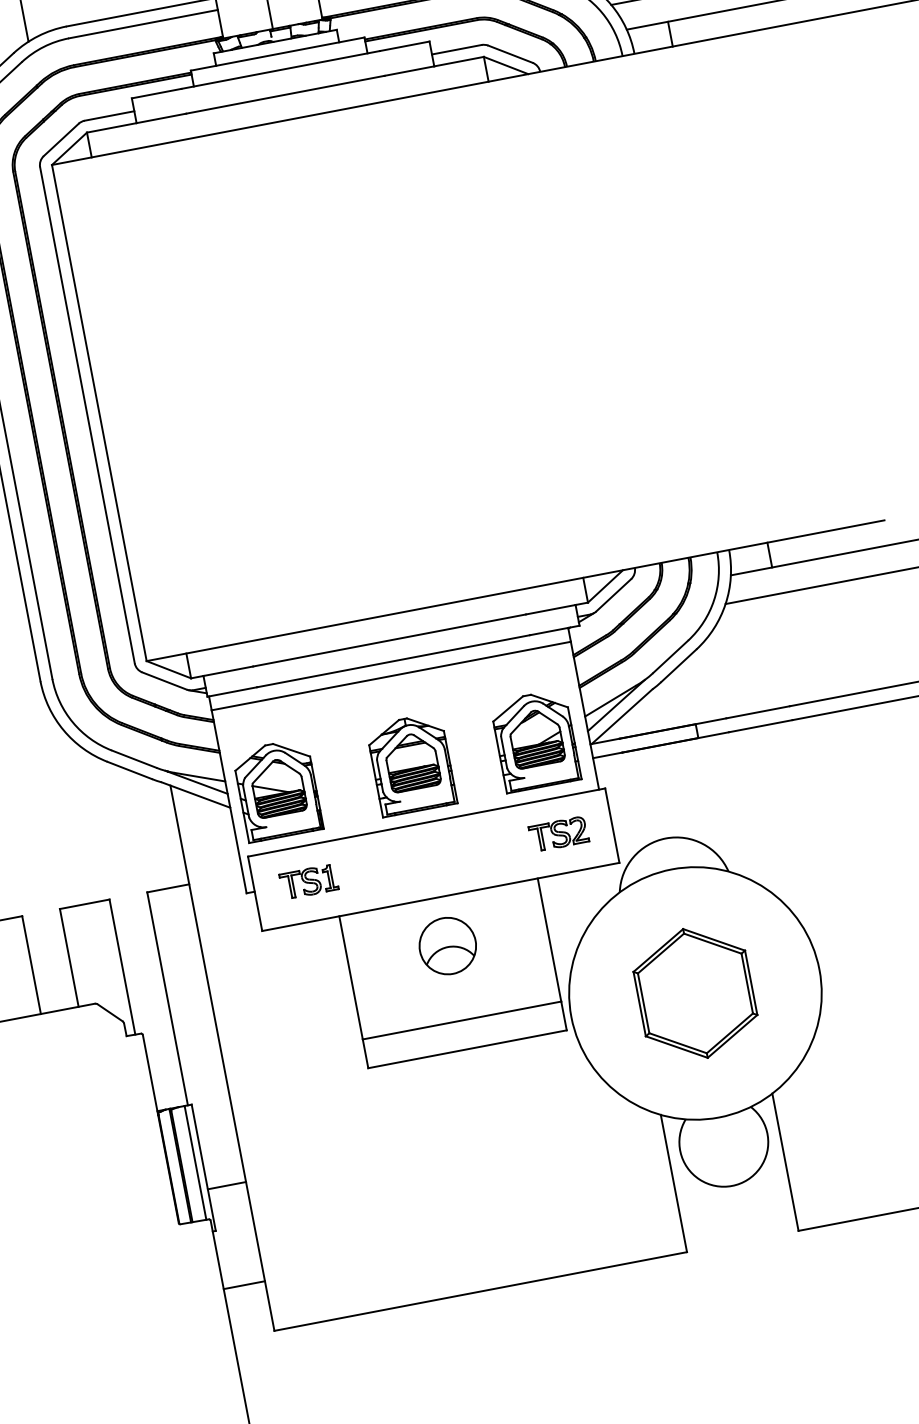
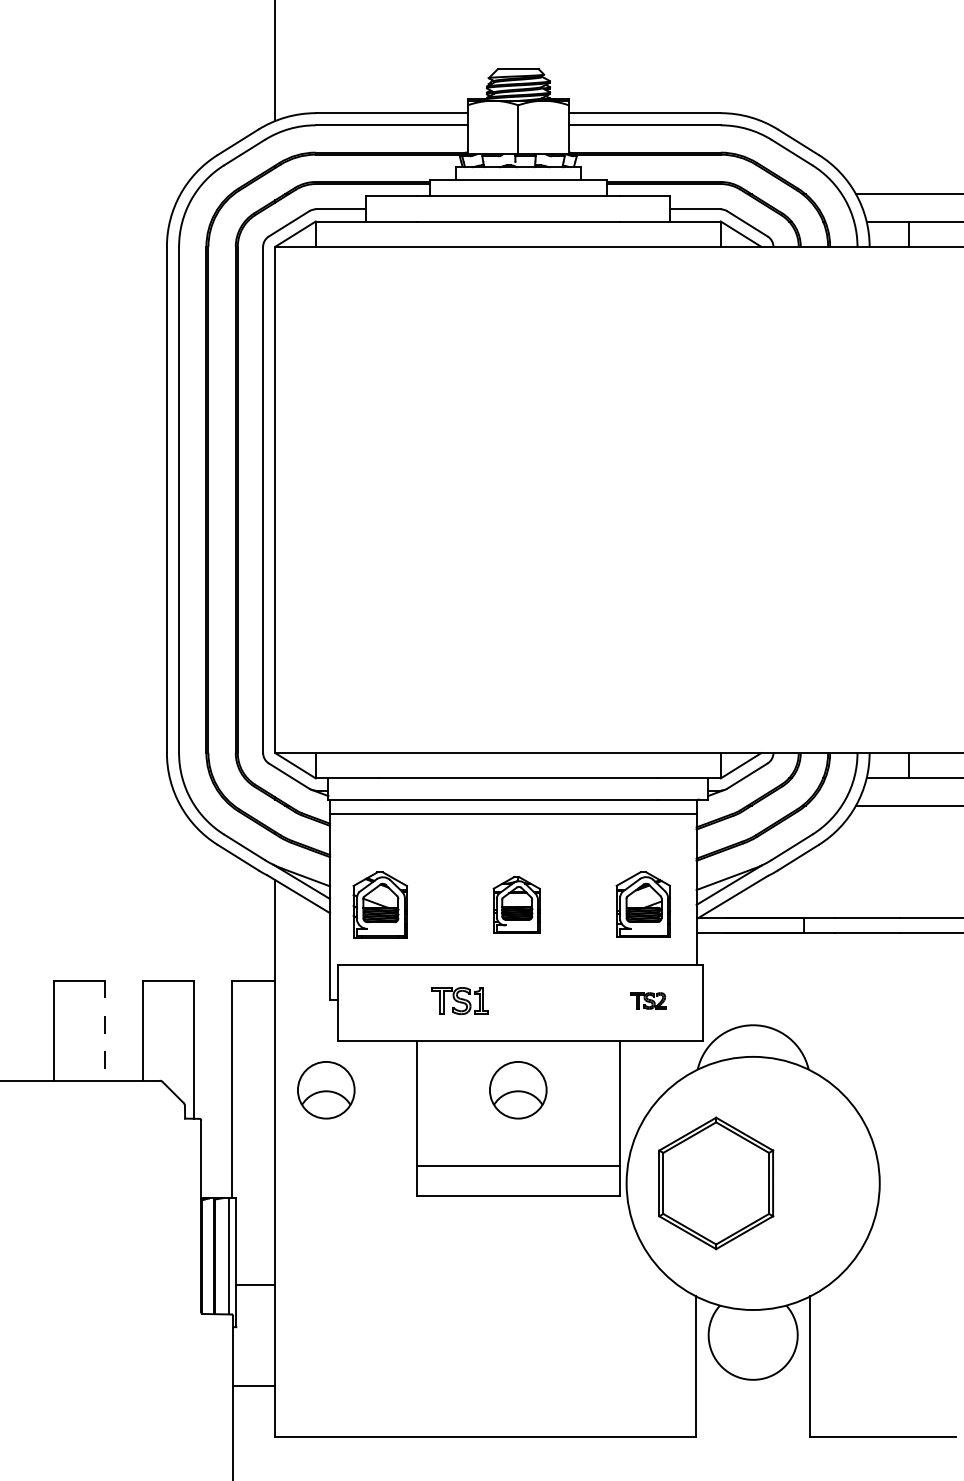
part: (535, 740) -> (643, 904), size x0.7
part: (411, 764) -> (516, 904), size x0.6
part: (278, 789) -> (380, 904), size x0.7
part: (558, 833) -> (648, 1000), size x0.6
part: (308, 881) -> (459, 1000), moved
line: (31, 964) -> (104, 1030), solid -> dashed
part: (259, 982) -> (326, 1090), added
part: (695, 993) -> (716, 1183), moved

